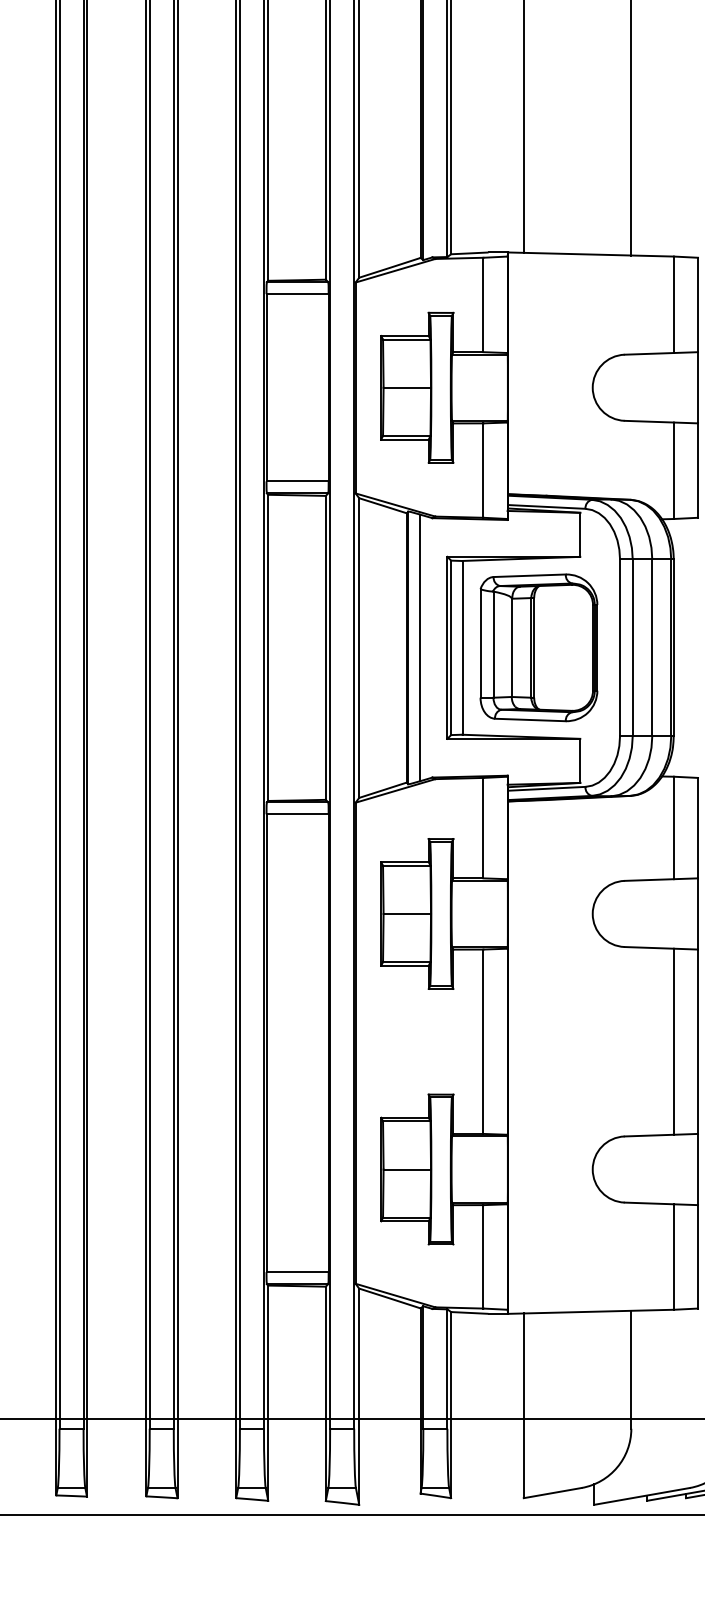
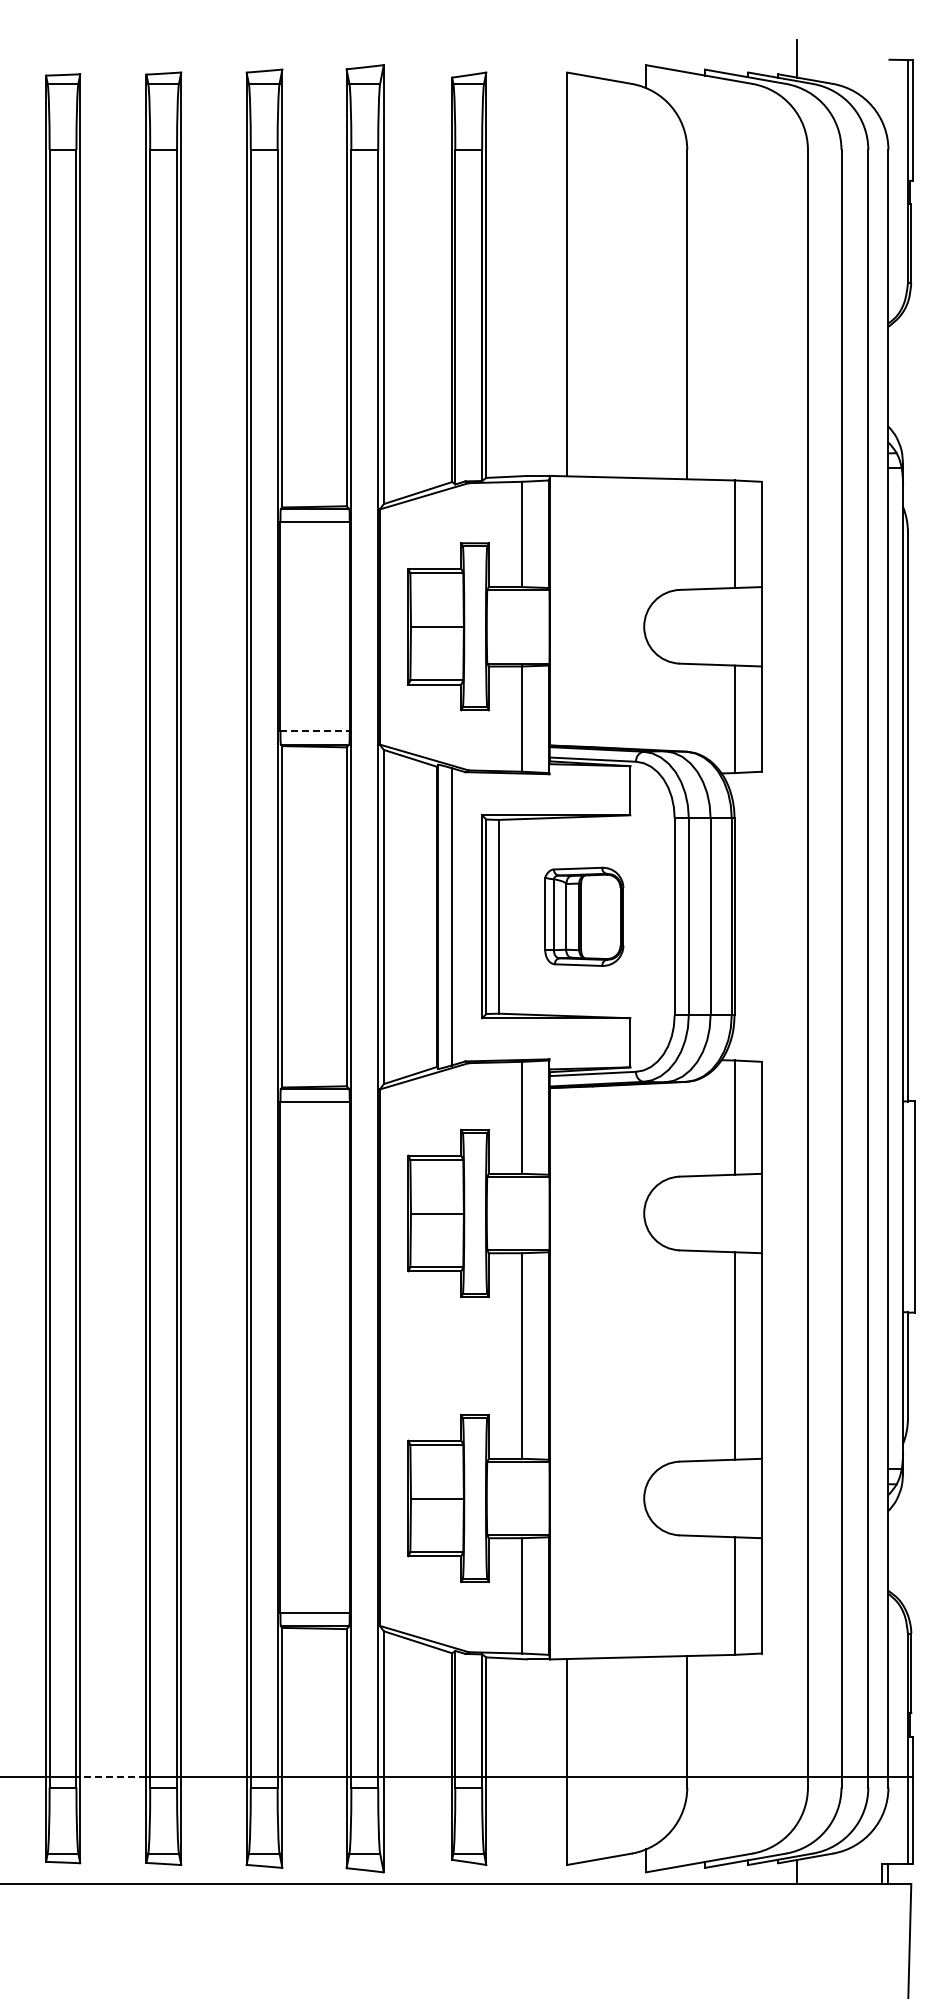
line: (297, 481) -> (315, 731), solid -> dashed
part: (539, 647) -> (584, 916), size x0.6
line: (115, 1418) -> (112, 1776), solid -> dashed

